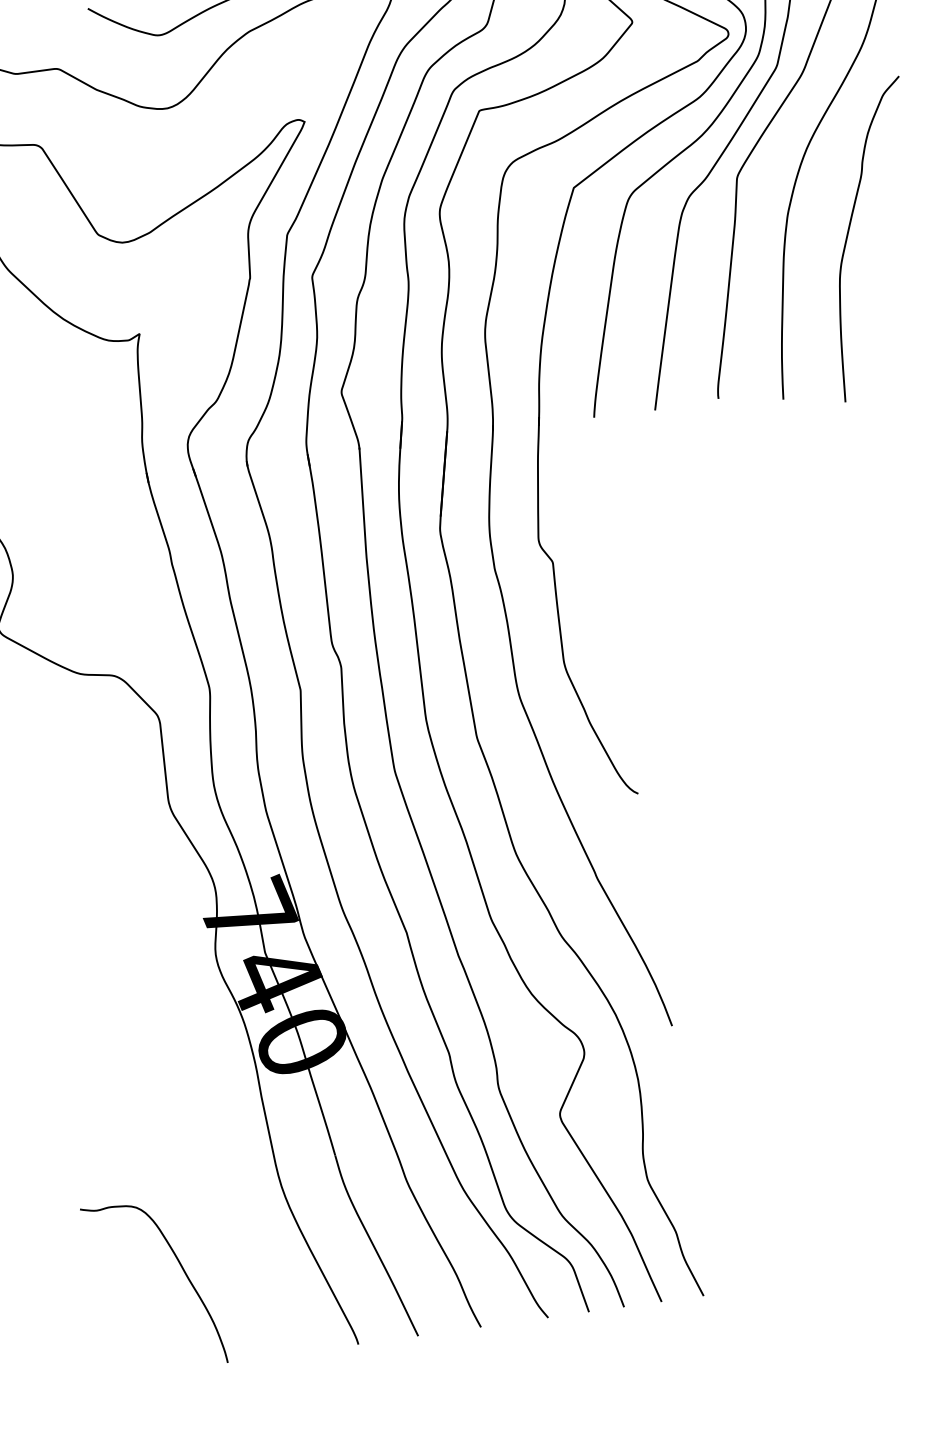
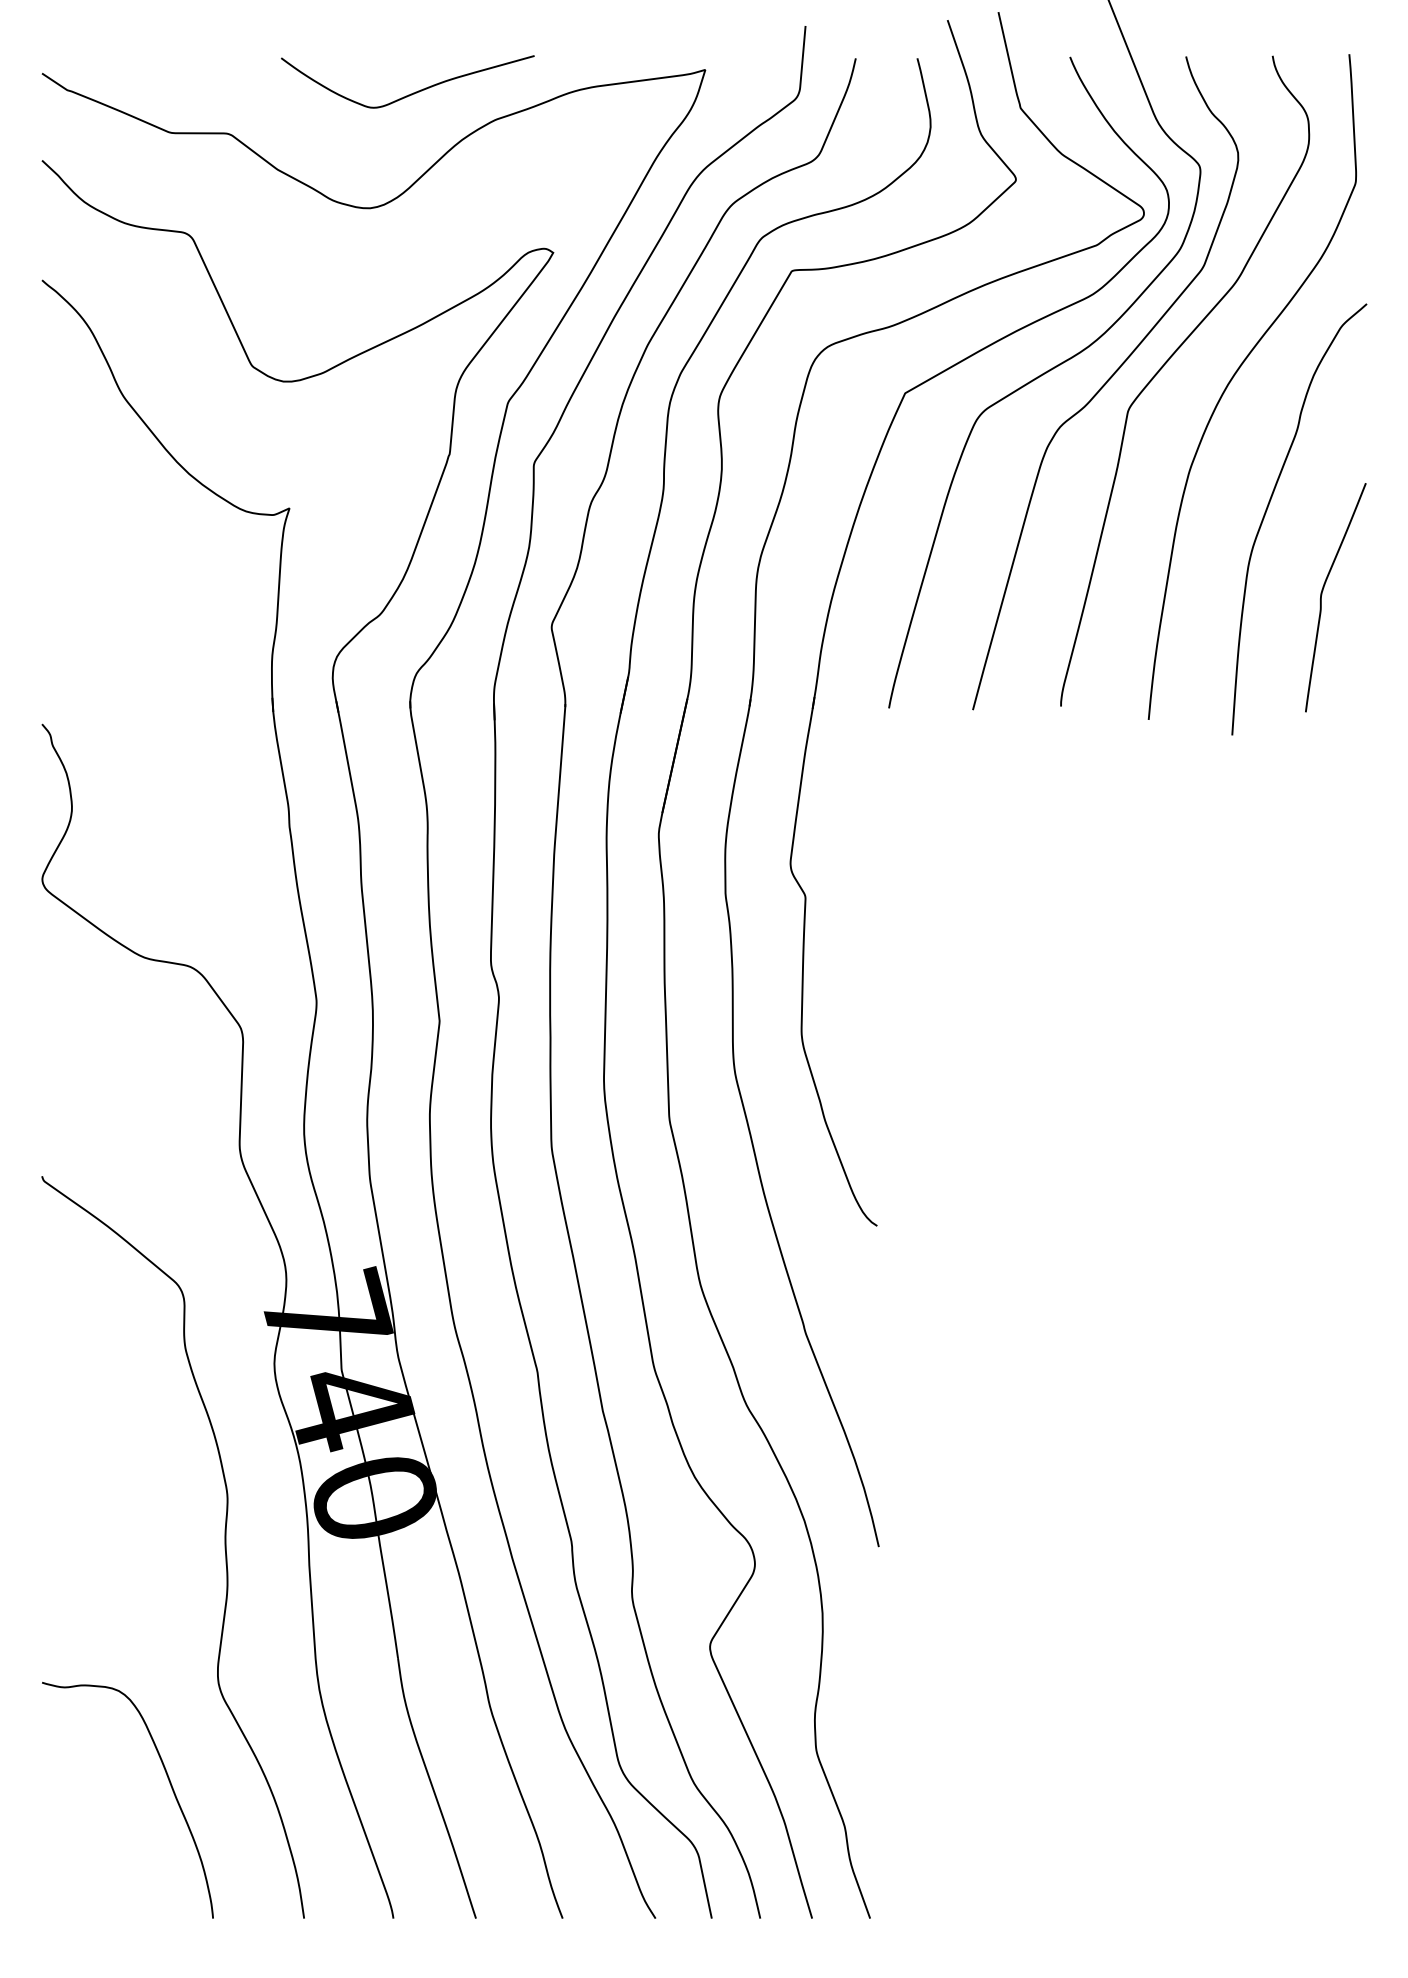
curve: (896, 291) -> (1322, 595), added
curve: (198, 1093) -> (224, 1547), added

